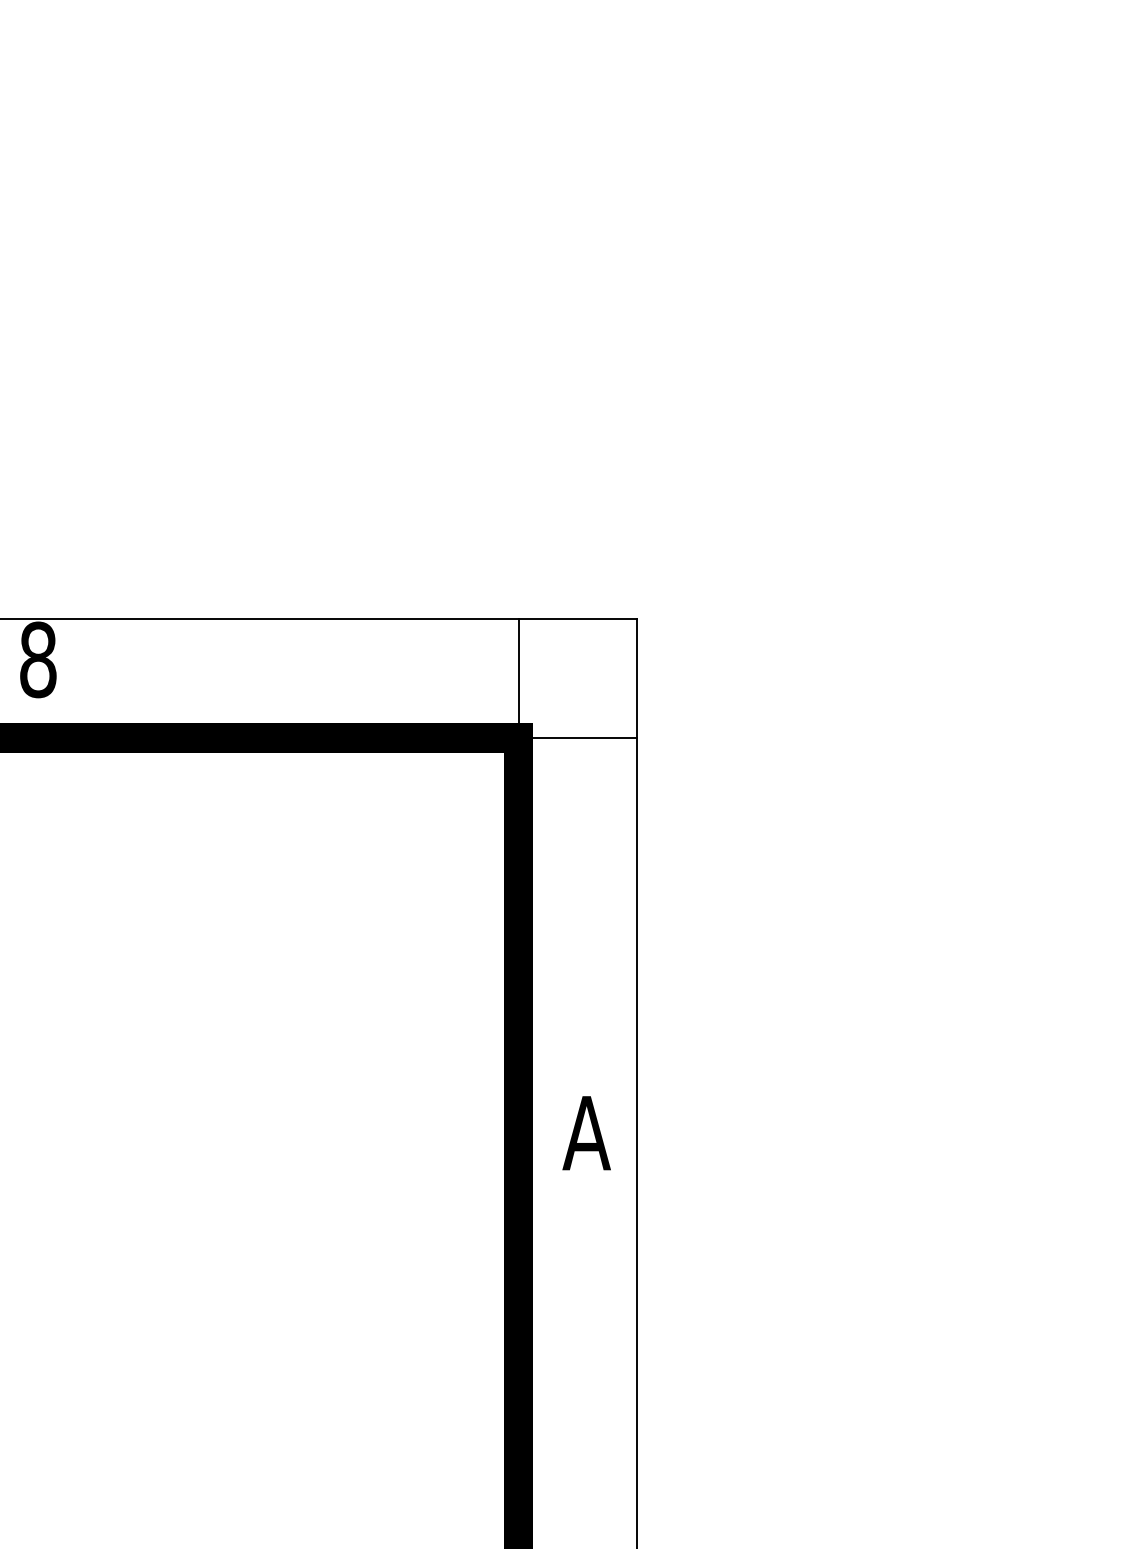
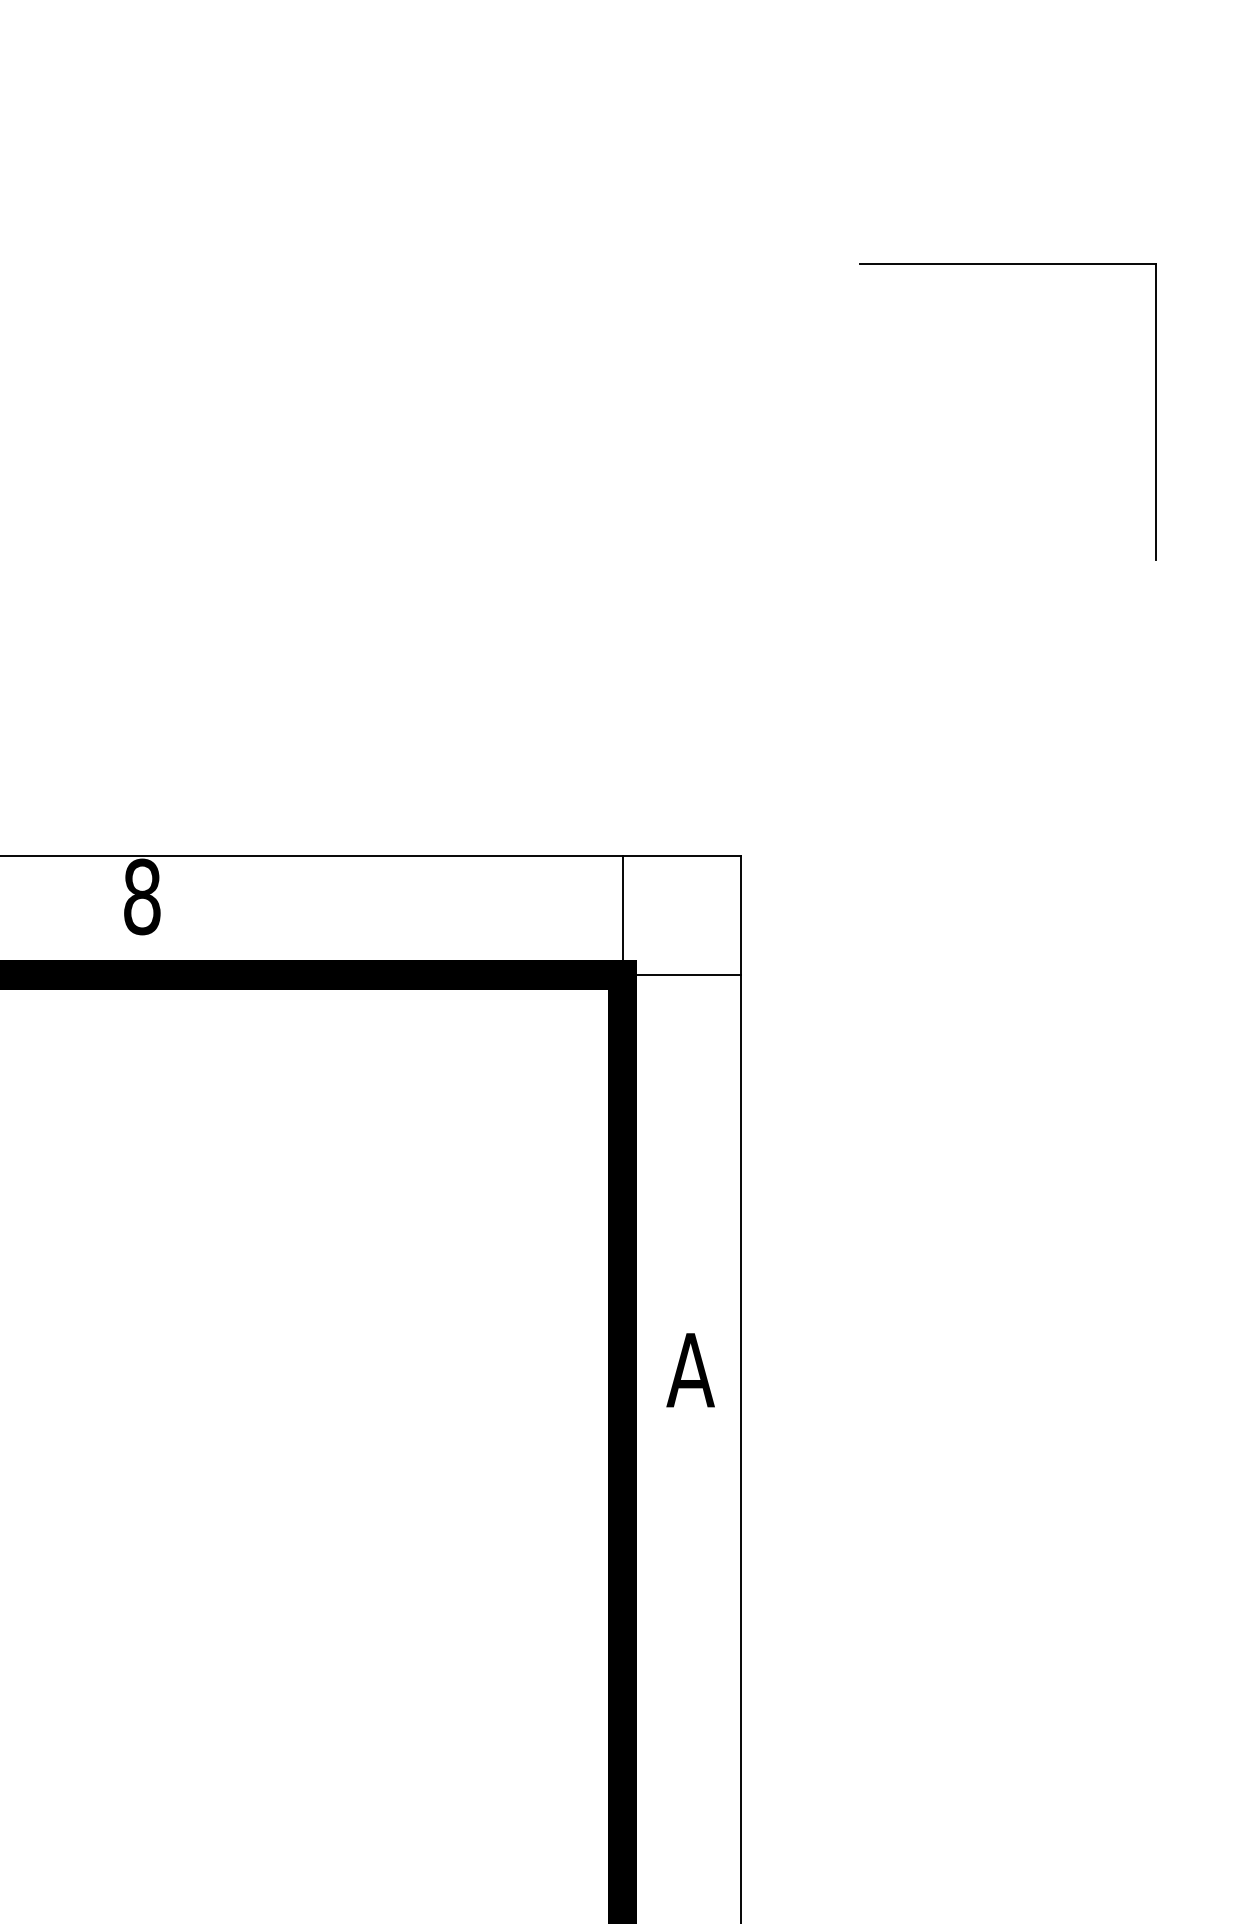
part: (903, 27) -> (1007, 264), added

